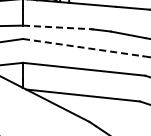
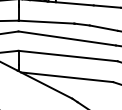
line: (57, 27) -> (46, 22), dashed -> solid
line: (83, 47) -> (67, 38), dashed -> solid

